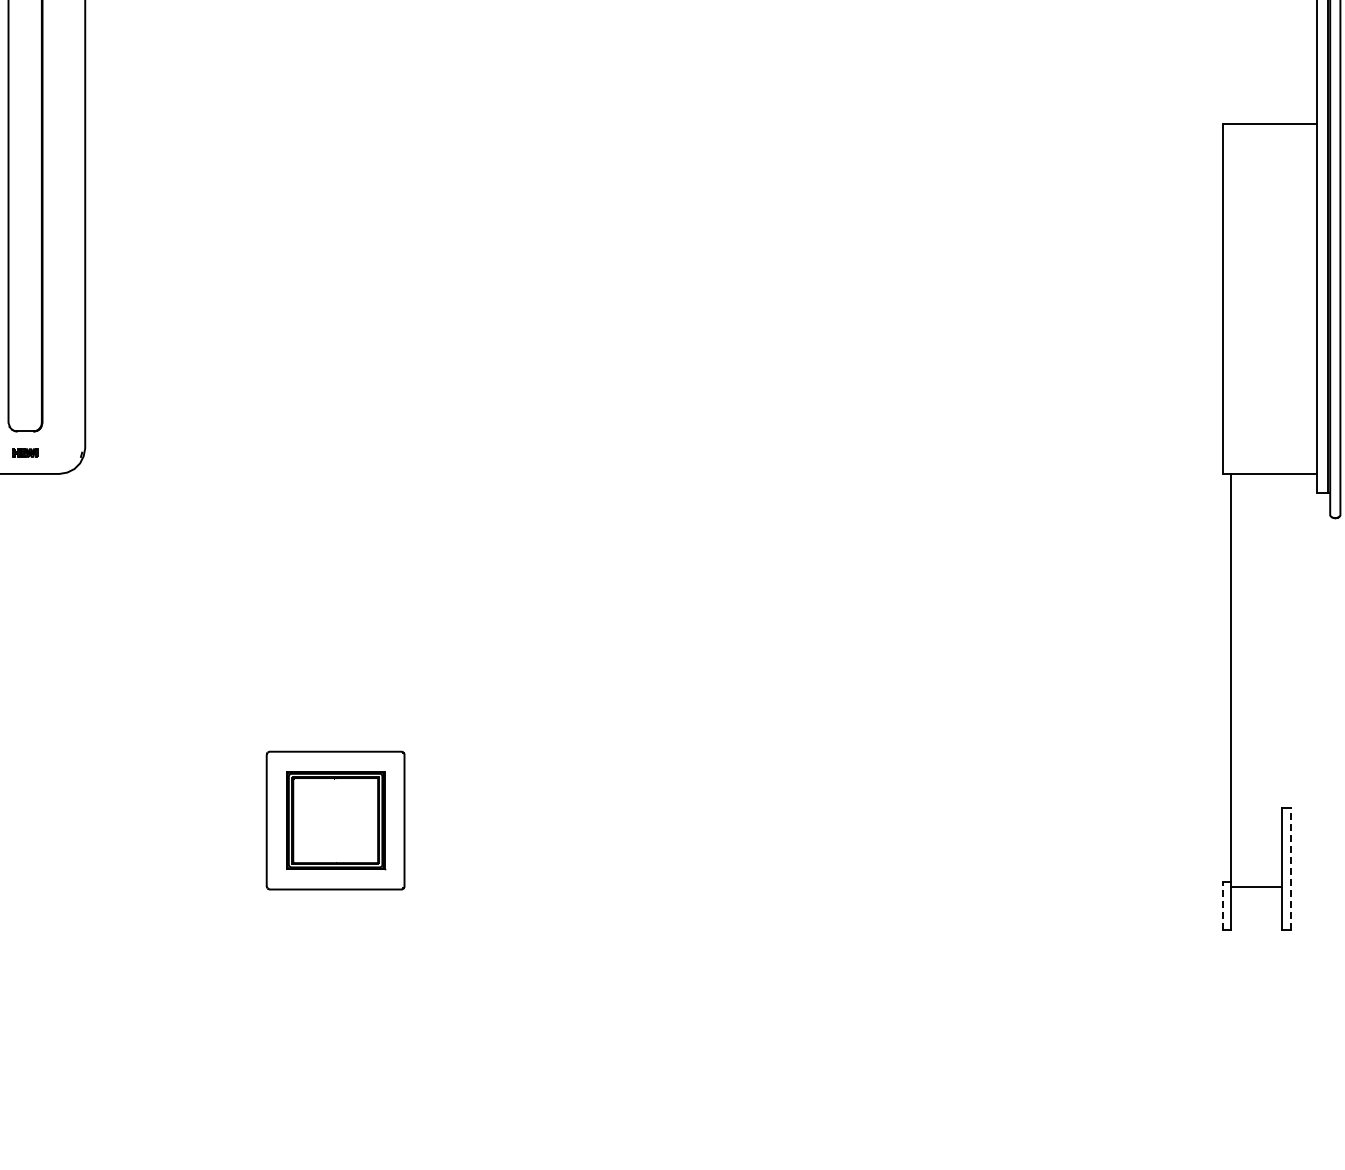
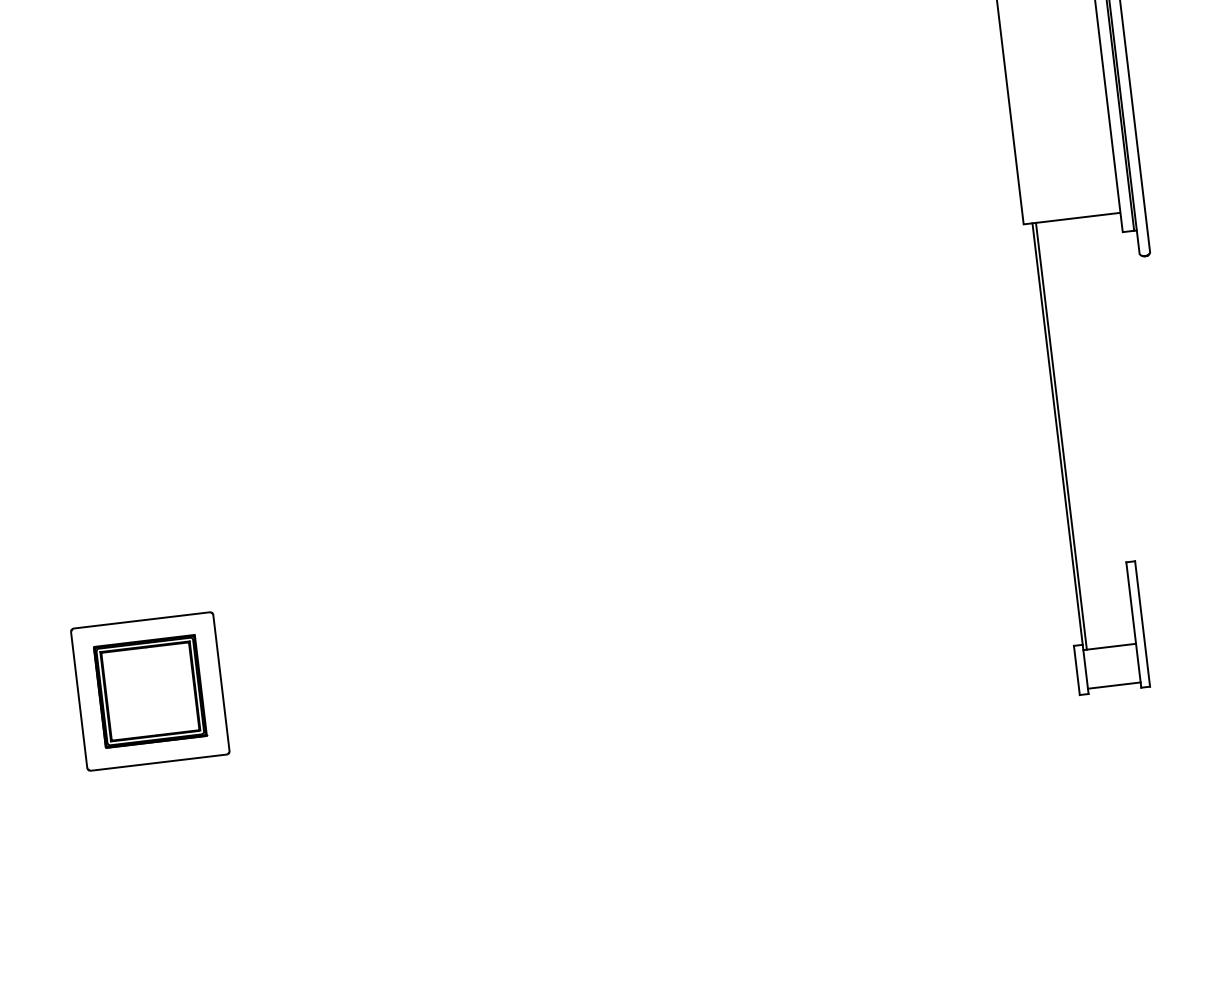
line: (1234, 680) -> (1061, 436), added
line: (1290, 869) -> (1142, 624), dashed -> solid
line: (1222, 906) -> (1076, 671), dashed -> solid
line: (1256, 924) -> (1113, 685), added

